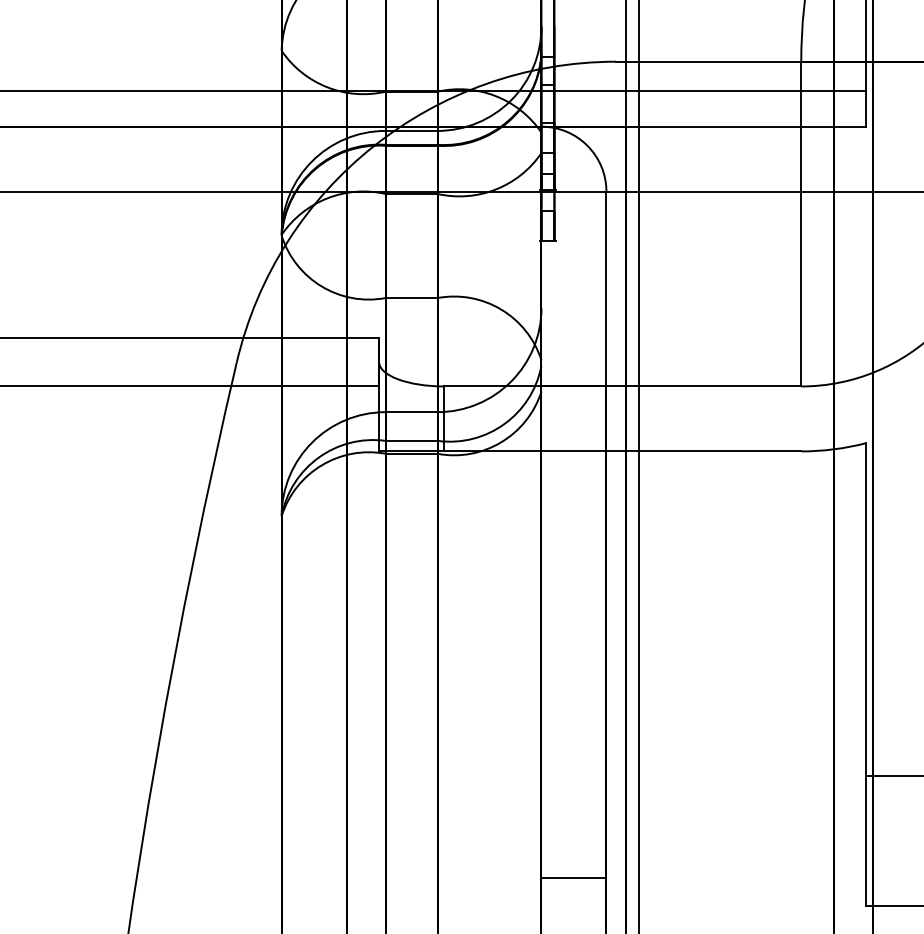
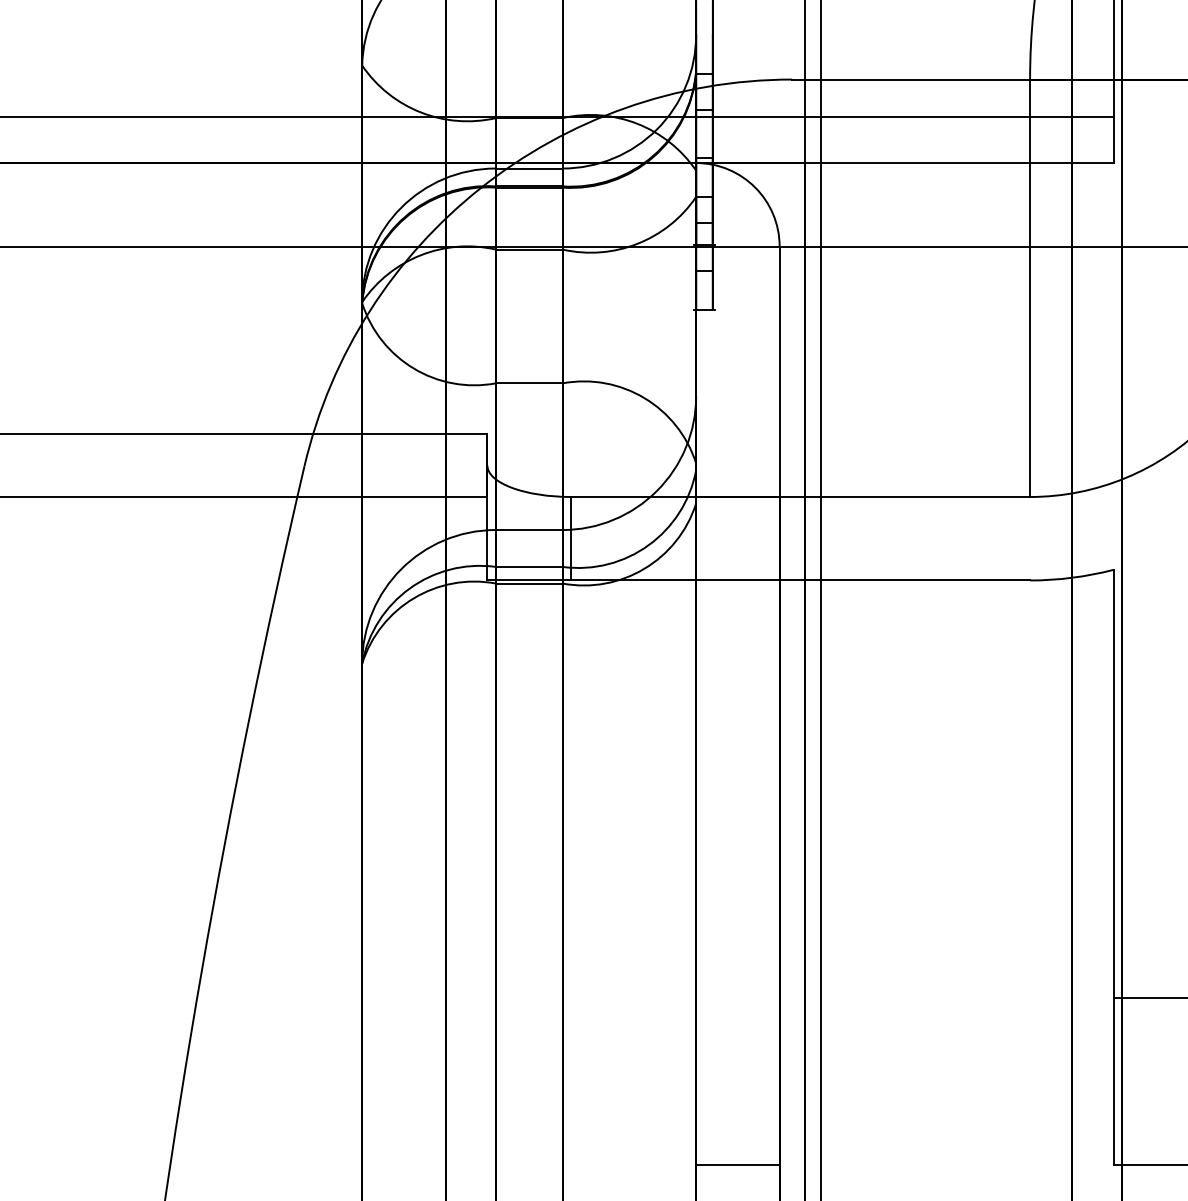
line: (573, 877) -> (737, 1164), moved

